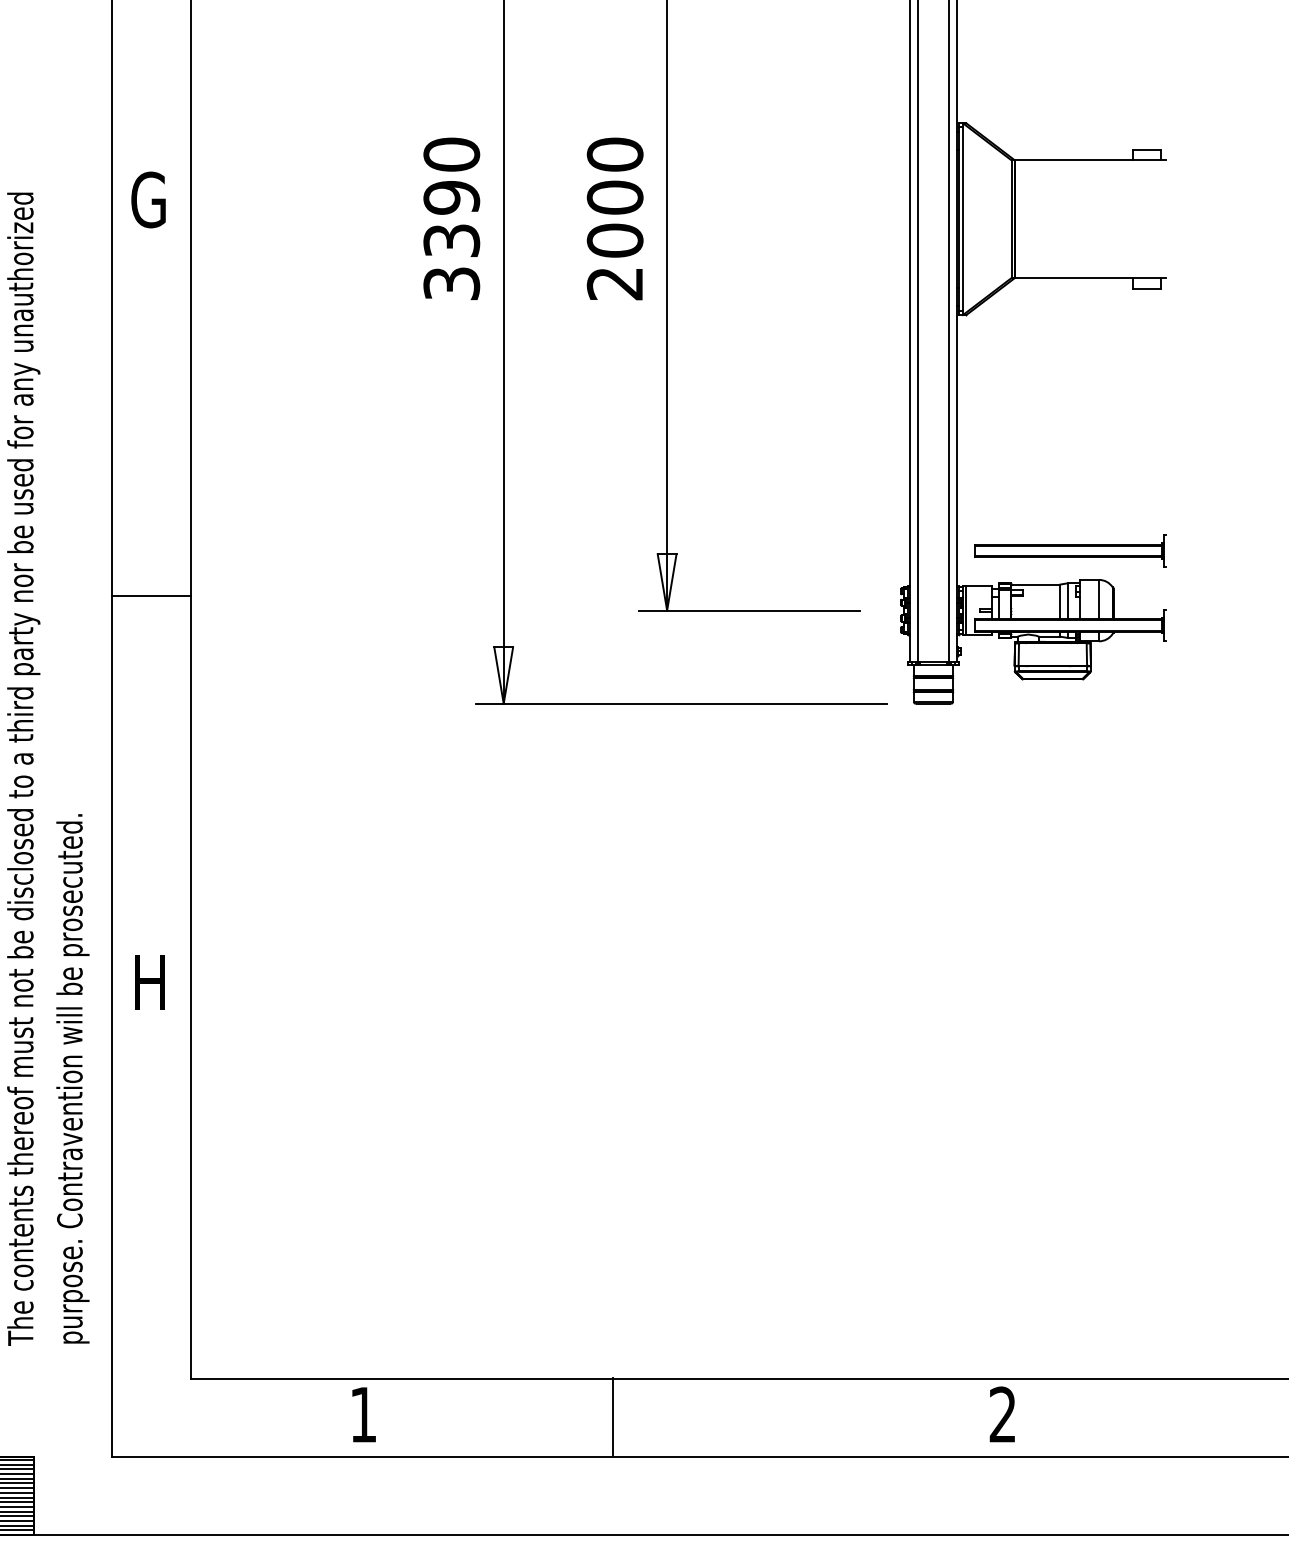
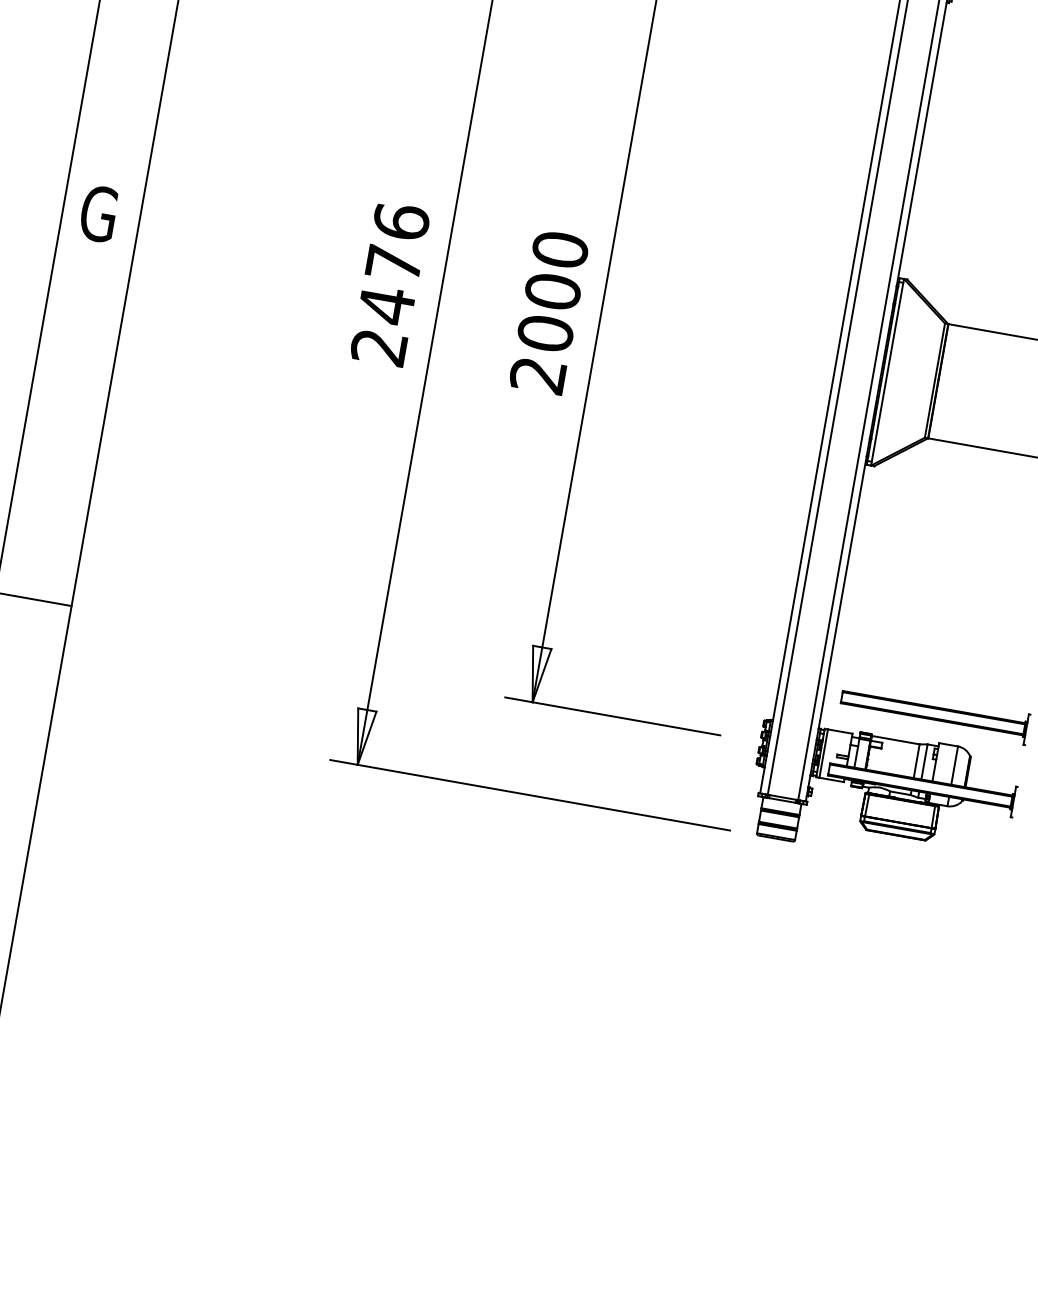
text: (451, 218) -> (390, 283), 3390 -> 2476

